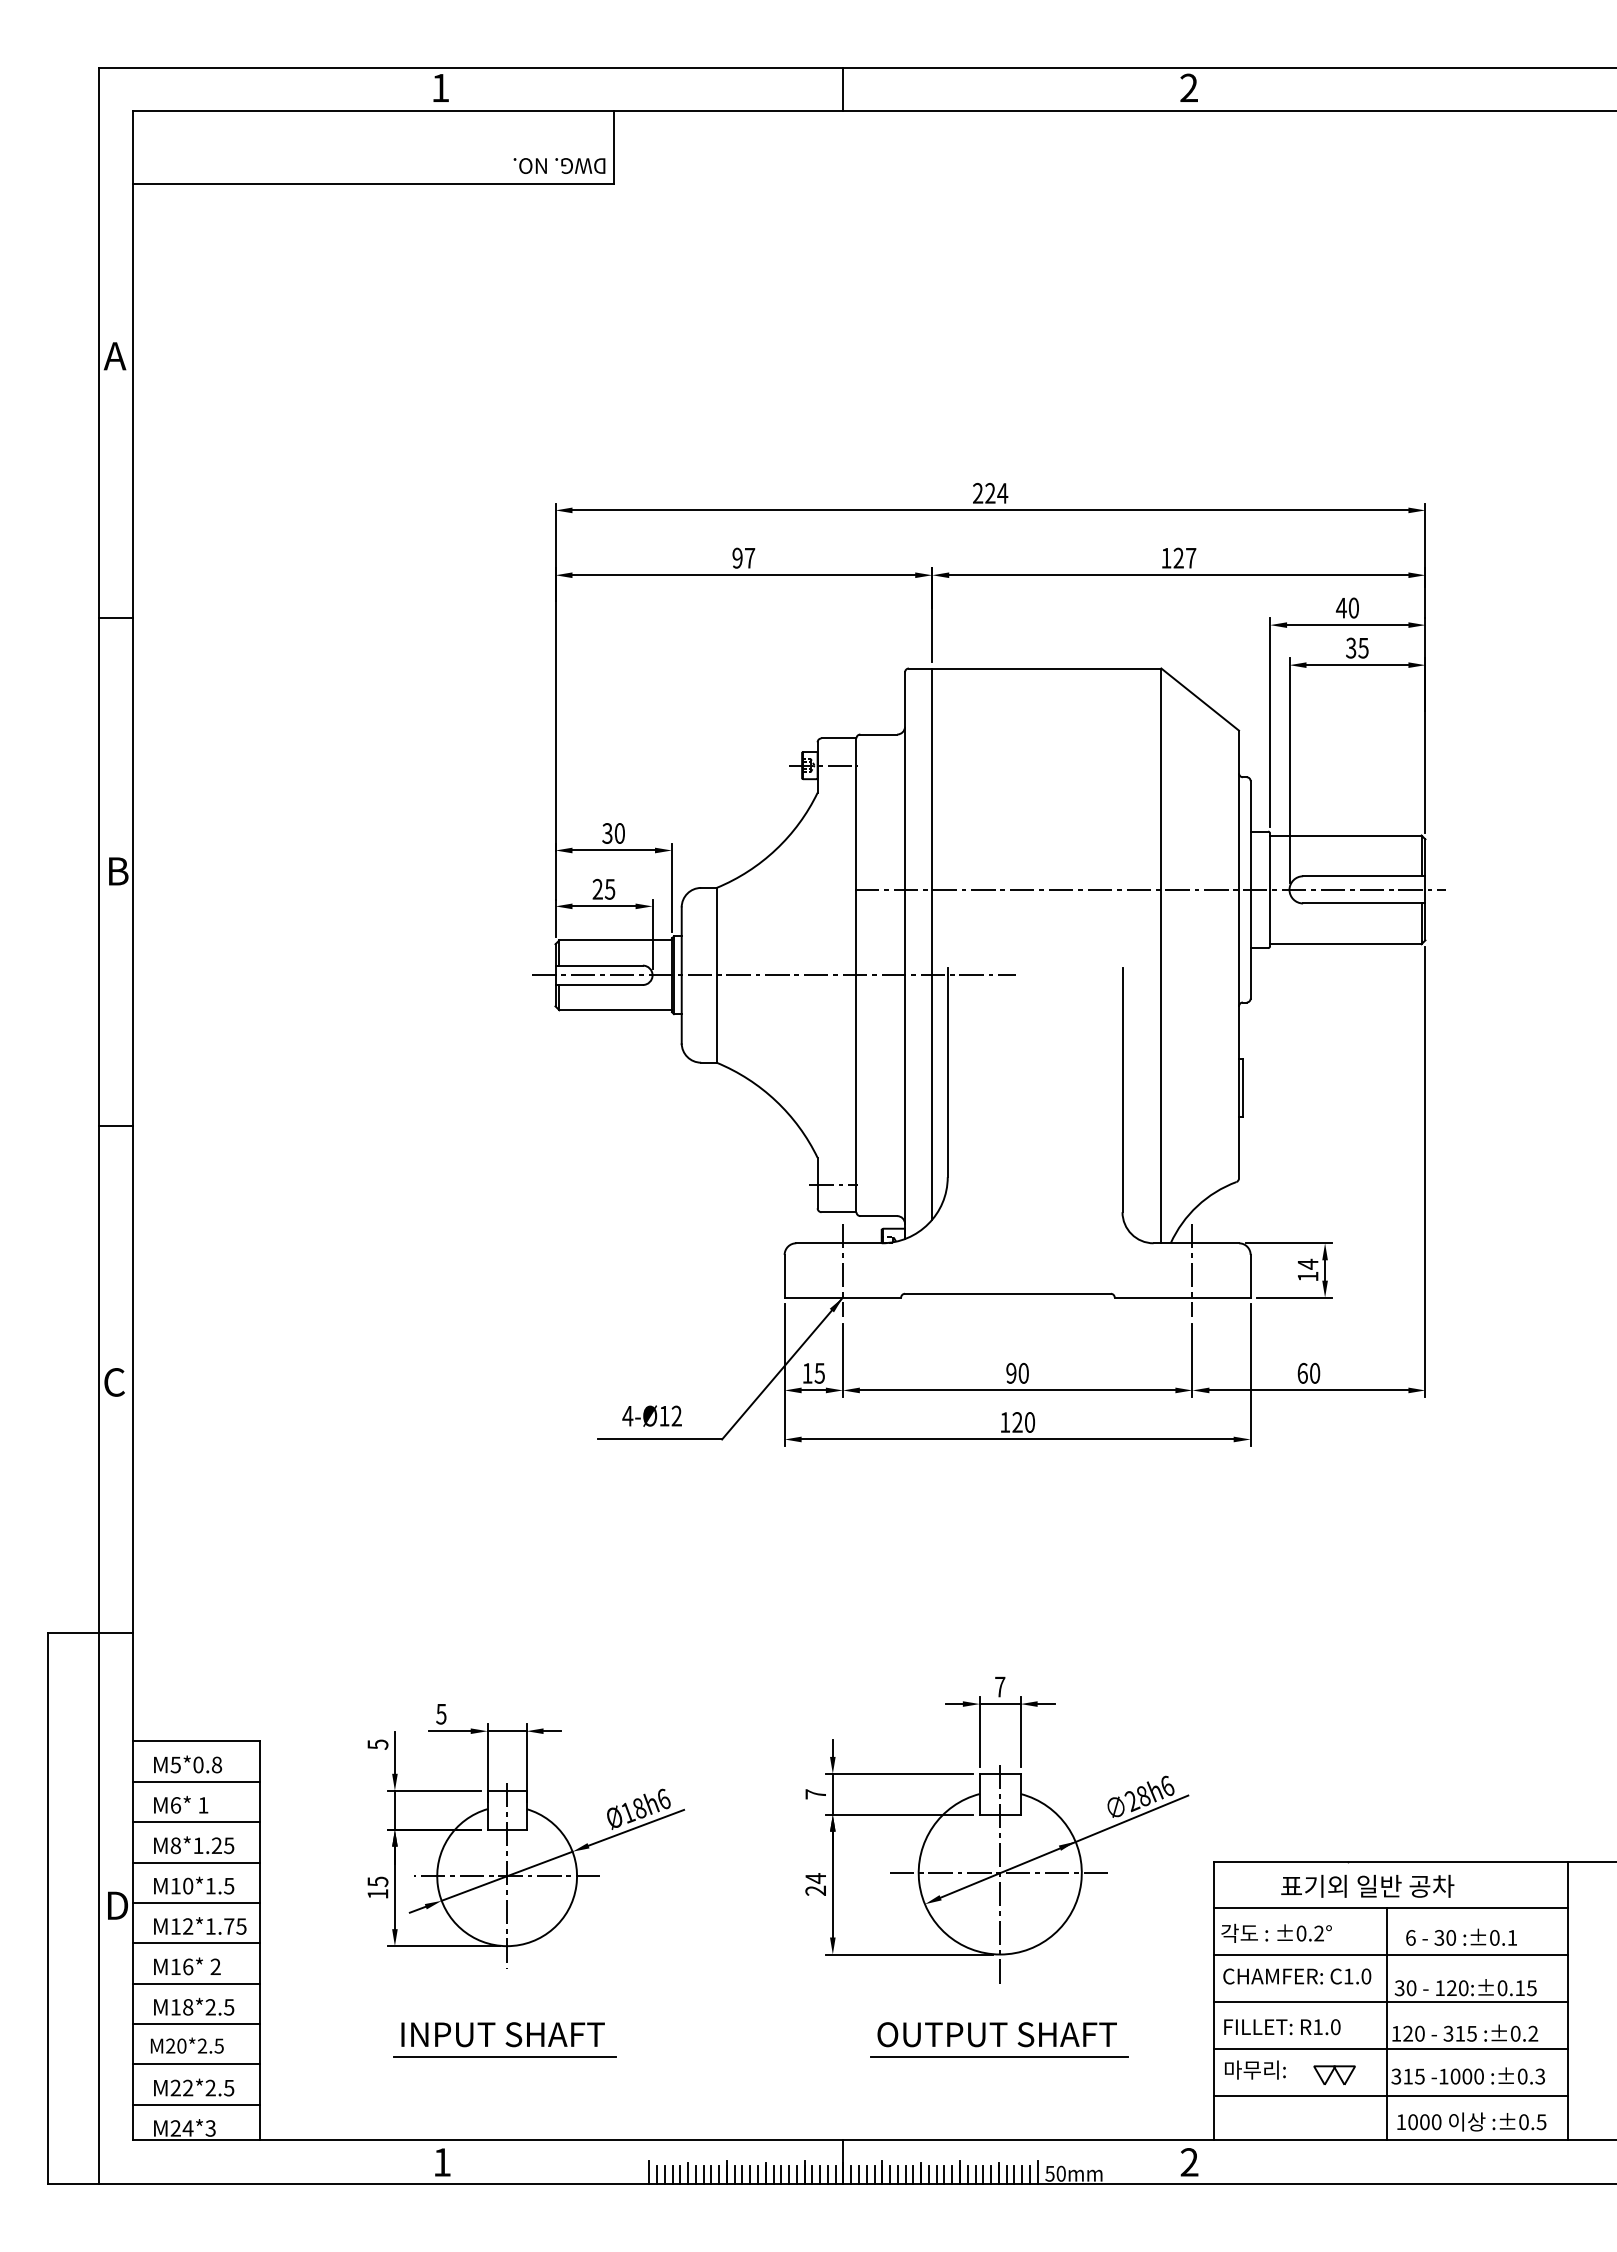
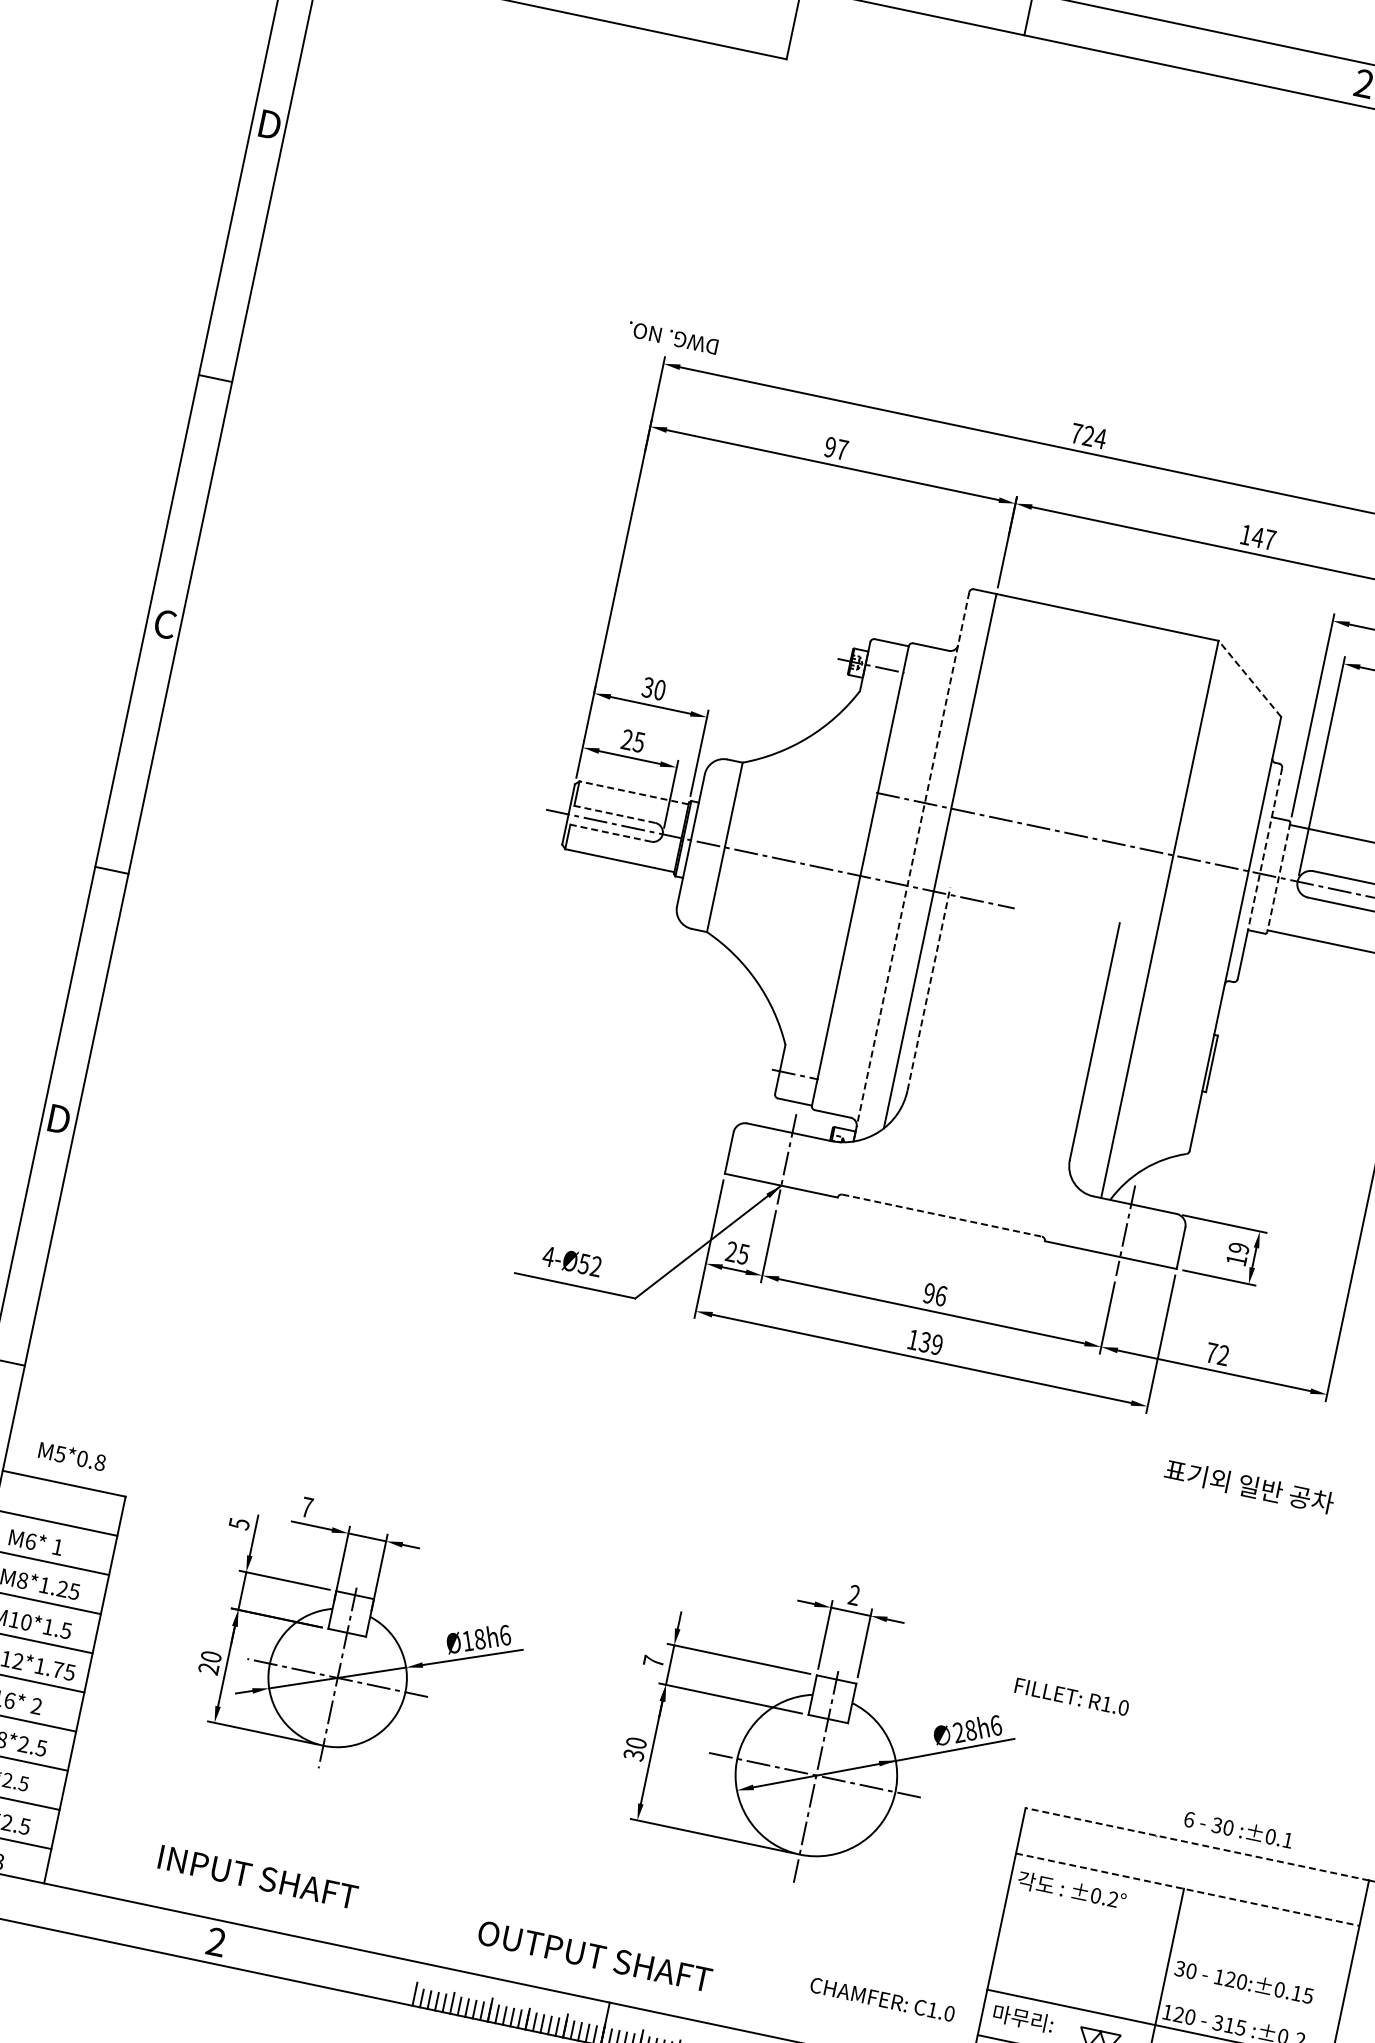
text: (559, 165) -> (673, 337), moved
text: (115, 356) -> (268, 124), A -> D
text: (978, 492) -> (1077, 432), 224 -> 724
text: (1178, 557) -> (1257, 536), 127 -> 147
line: (1200, 699) -> (1250, 678), solid -> dashed
line: (1250, 865) -> (1264, 850), solid -> dashed
text: (117, 871) -> (165, 624), B -> C
line: (1270, 890) -> (1279, 878), solid -> dashed
line: (615, 940) -> (633, 792), solid -> dashed
line: (905, 948) -> (913, 859), solid -> dashed
line: (599, 965) -> (613, 813), solid -> dashed
line: (599, 985) -> (609, 833), solid -> dashed
line: (947, 1072) -> (928, 988), solid -> dashed
text: (1307, 1263) -> (1238, 1247), 14 -> 19
line: (1007, 1293) -> (941, 1215), solid -> dashed
text: (807, 1372) -> (731, 1250), 15 -> 25
text: (1308, 1372) -> (1217, 1353), 60 -> 72
text: (1023, 1373) -> (940, 1296), 90 -> 96
text: (115, 1382) -> (58, 1119), C -> D
text: (664, 1416) -> (584, 1264), 4-Ø12 -> 4-Ø52
text: (1023, 1422) -> (930, 1343), 120 -> 139
text: (1000, 1686) -> (854, 1594), 7 -> 2
text: (441, 1714) -> (307, 1507), 5 -> 7
text: (188, 1764) -> (72, 1456), moved
line: (1390, 1861) -> (1197, 1844), solid -> dashed
text: (815, 1884) -> (634, 1748), 24 -> 30
text: (1367, 1885) -> (1249, 1485), moved
text: (377, 1887) -> (209, 1662), 15 -> 20
line: (1391, 1908) -> (1188, 1889), solid -> dashed
text: (1461, 1936) -> (1238, 1828), moved
line: (1390, 1955) -> (1177, 1935), removed
text: (1297, 1976) -> (882, 1999), moved
line: (1390, 2002) -> (1168, 1980), removed
text: (1282, 2027) -> (1072, 1697), moved
text: (502, 2034) -> (257, 1877), moved
text: (996, 2034) -> (594, 1956), moved
line: (504, 2057) -> (298, 1853), removed
line: (999, 2057) -> (777, 1954), removed
text: (441, 2162) -> (215, 1942), 1 -> 2

